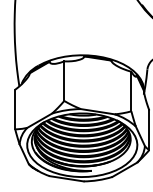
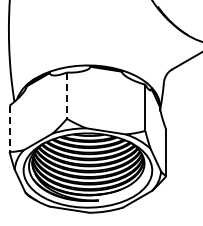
line: (63, 81) -> (66, 96), solid -> dashed
line: (15, 110) -> (9, 129), solid -> dashed

